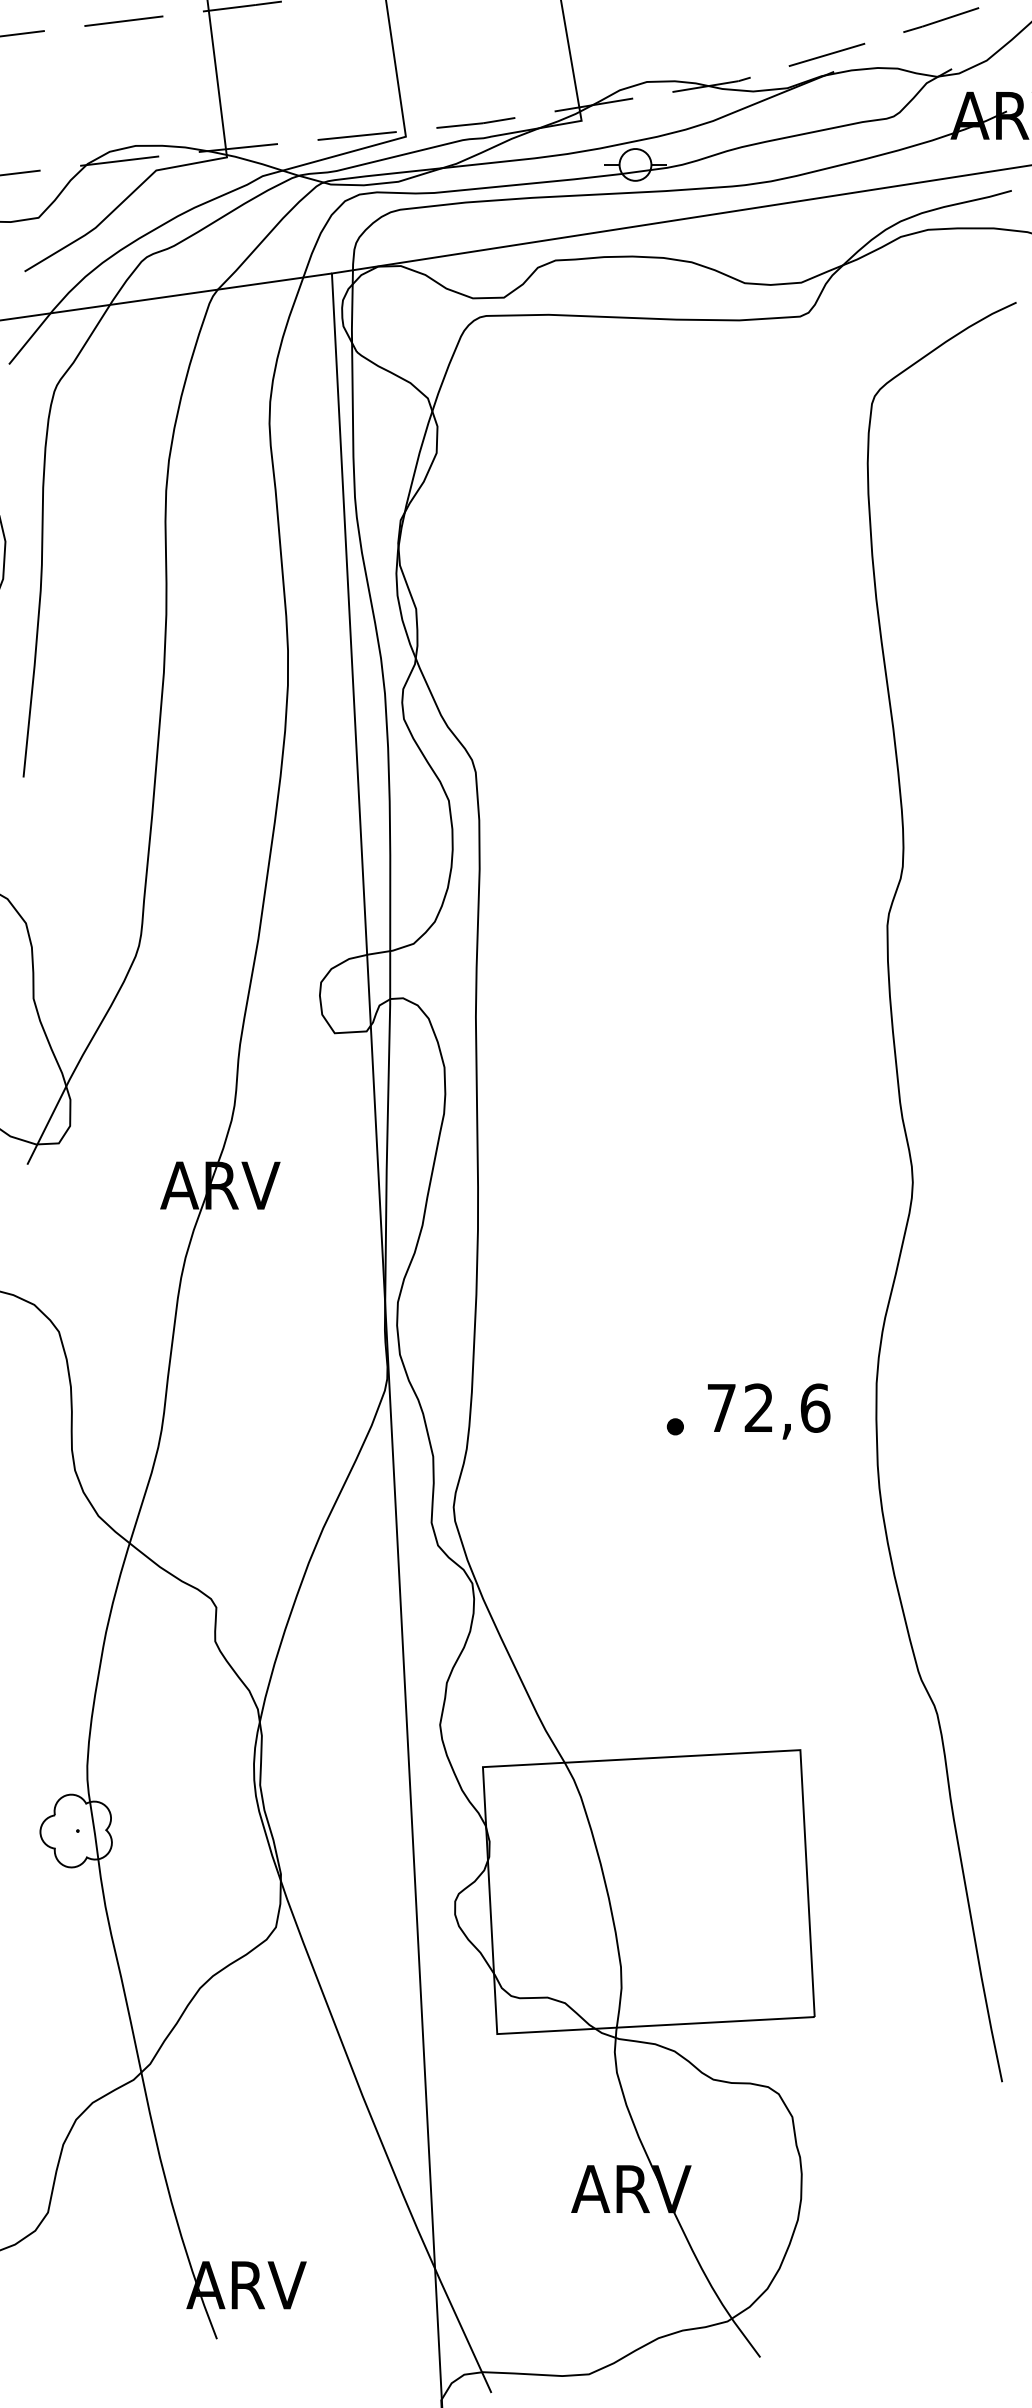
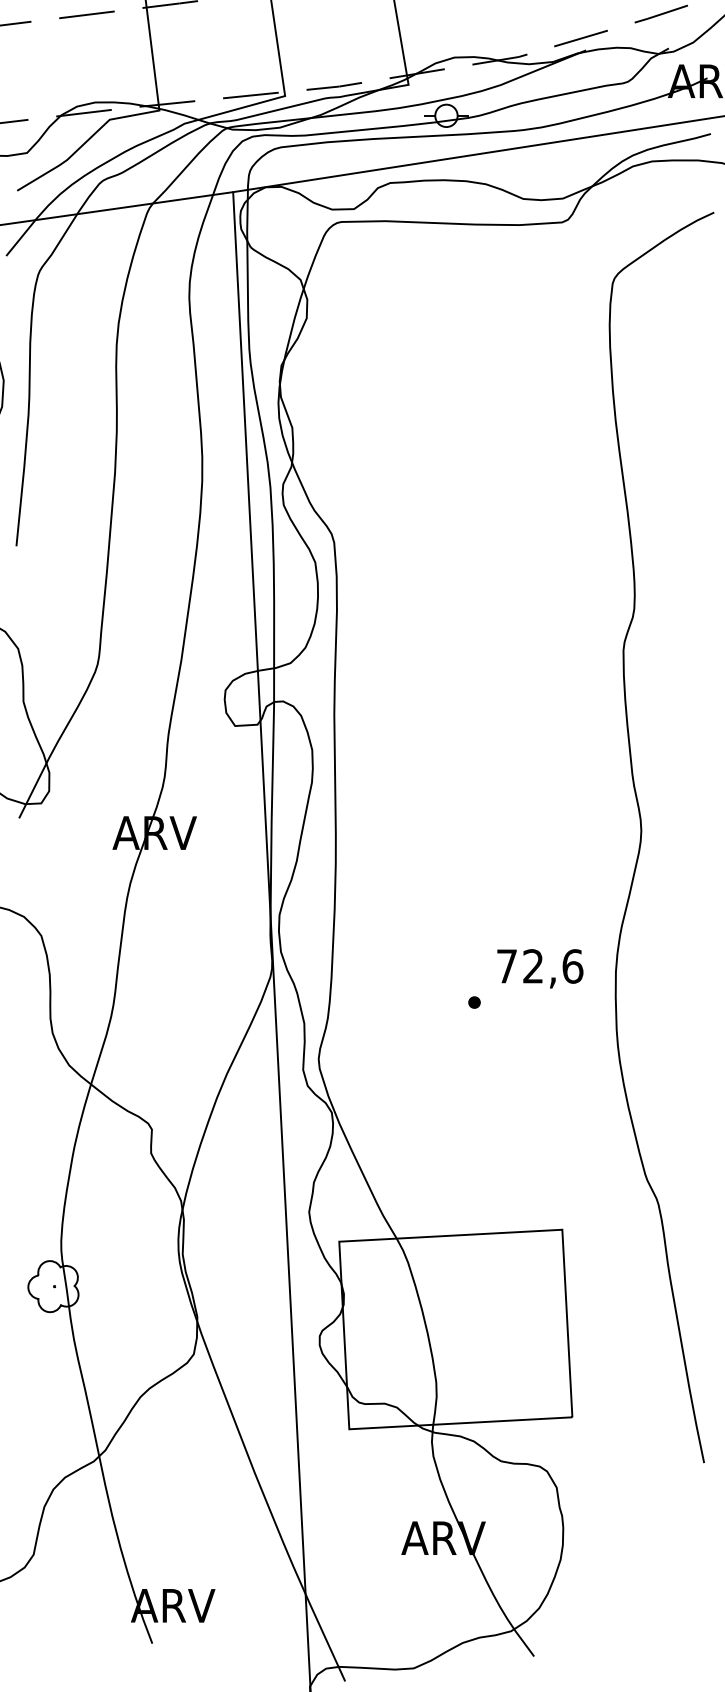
text: (769, 1411) -> (540, 968), moved

